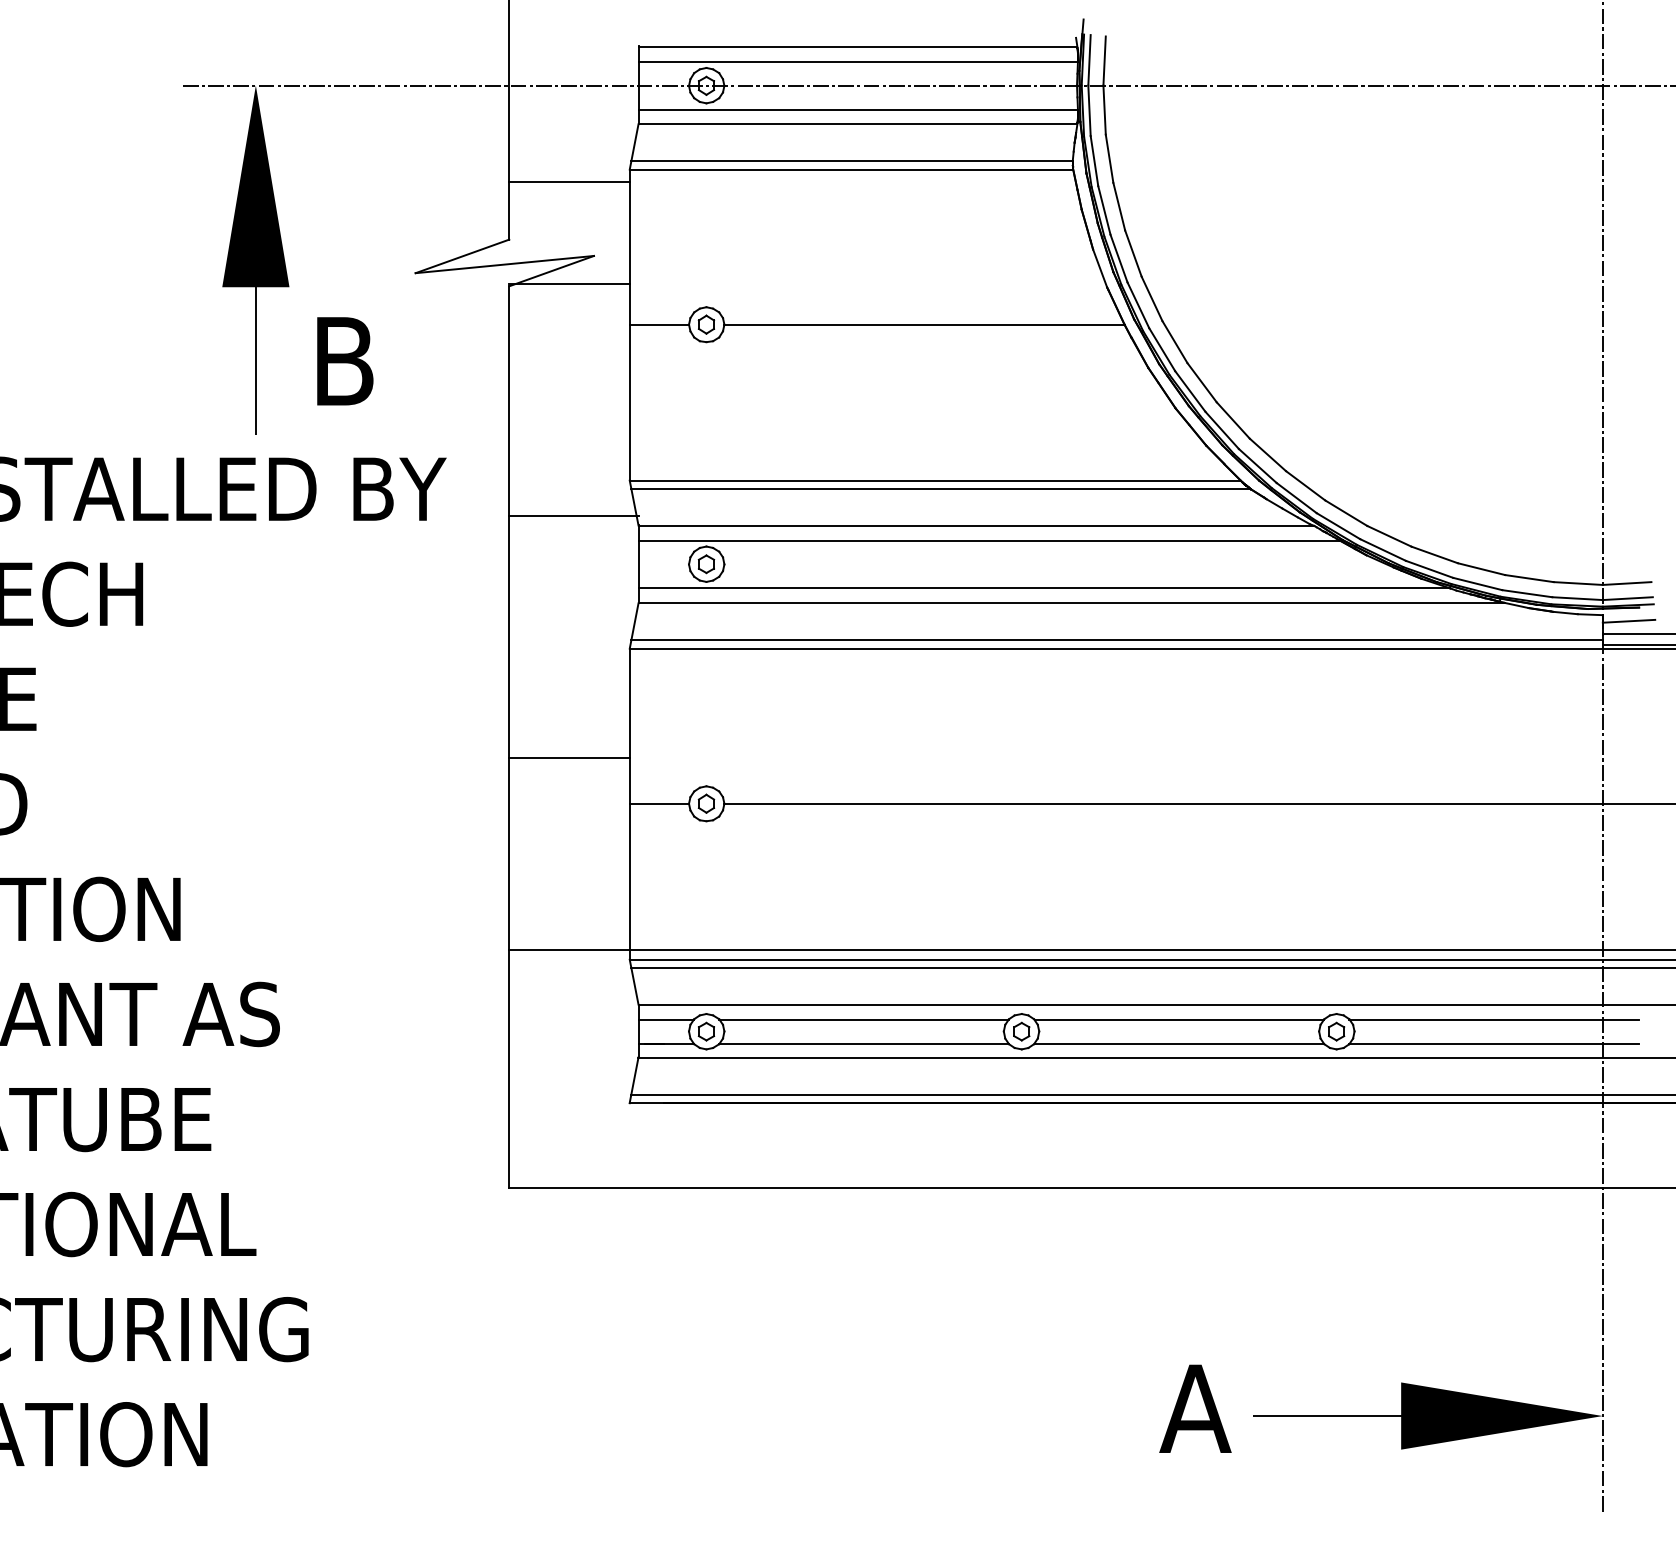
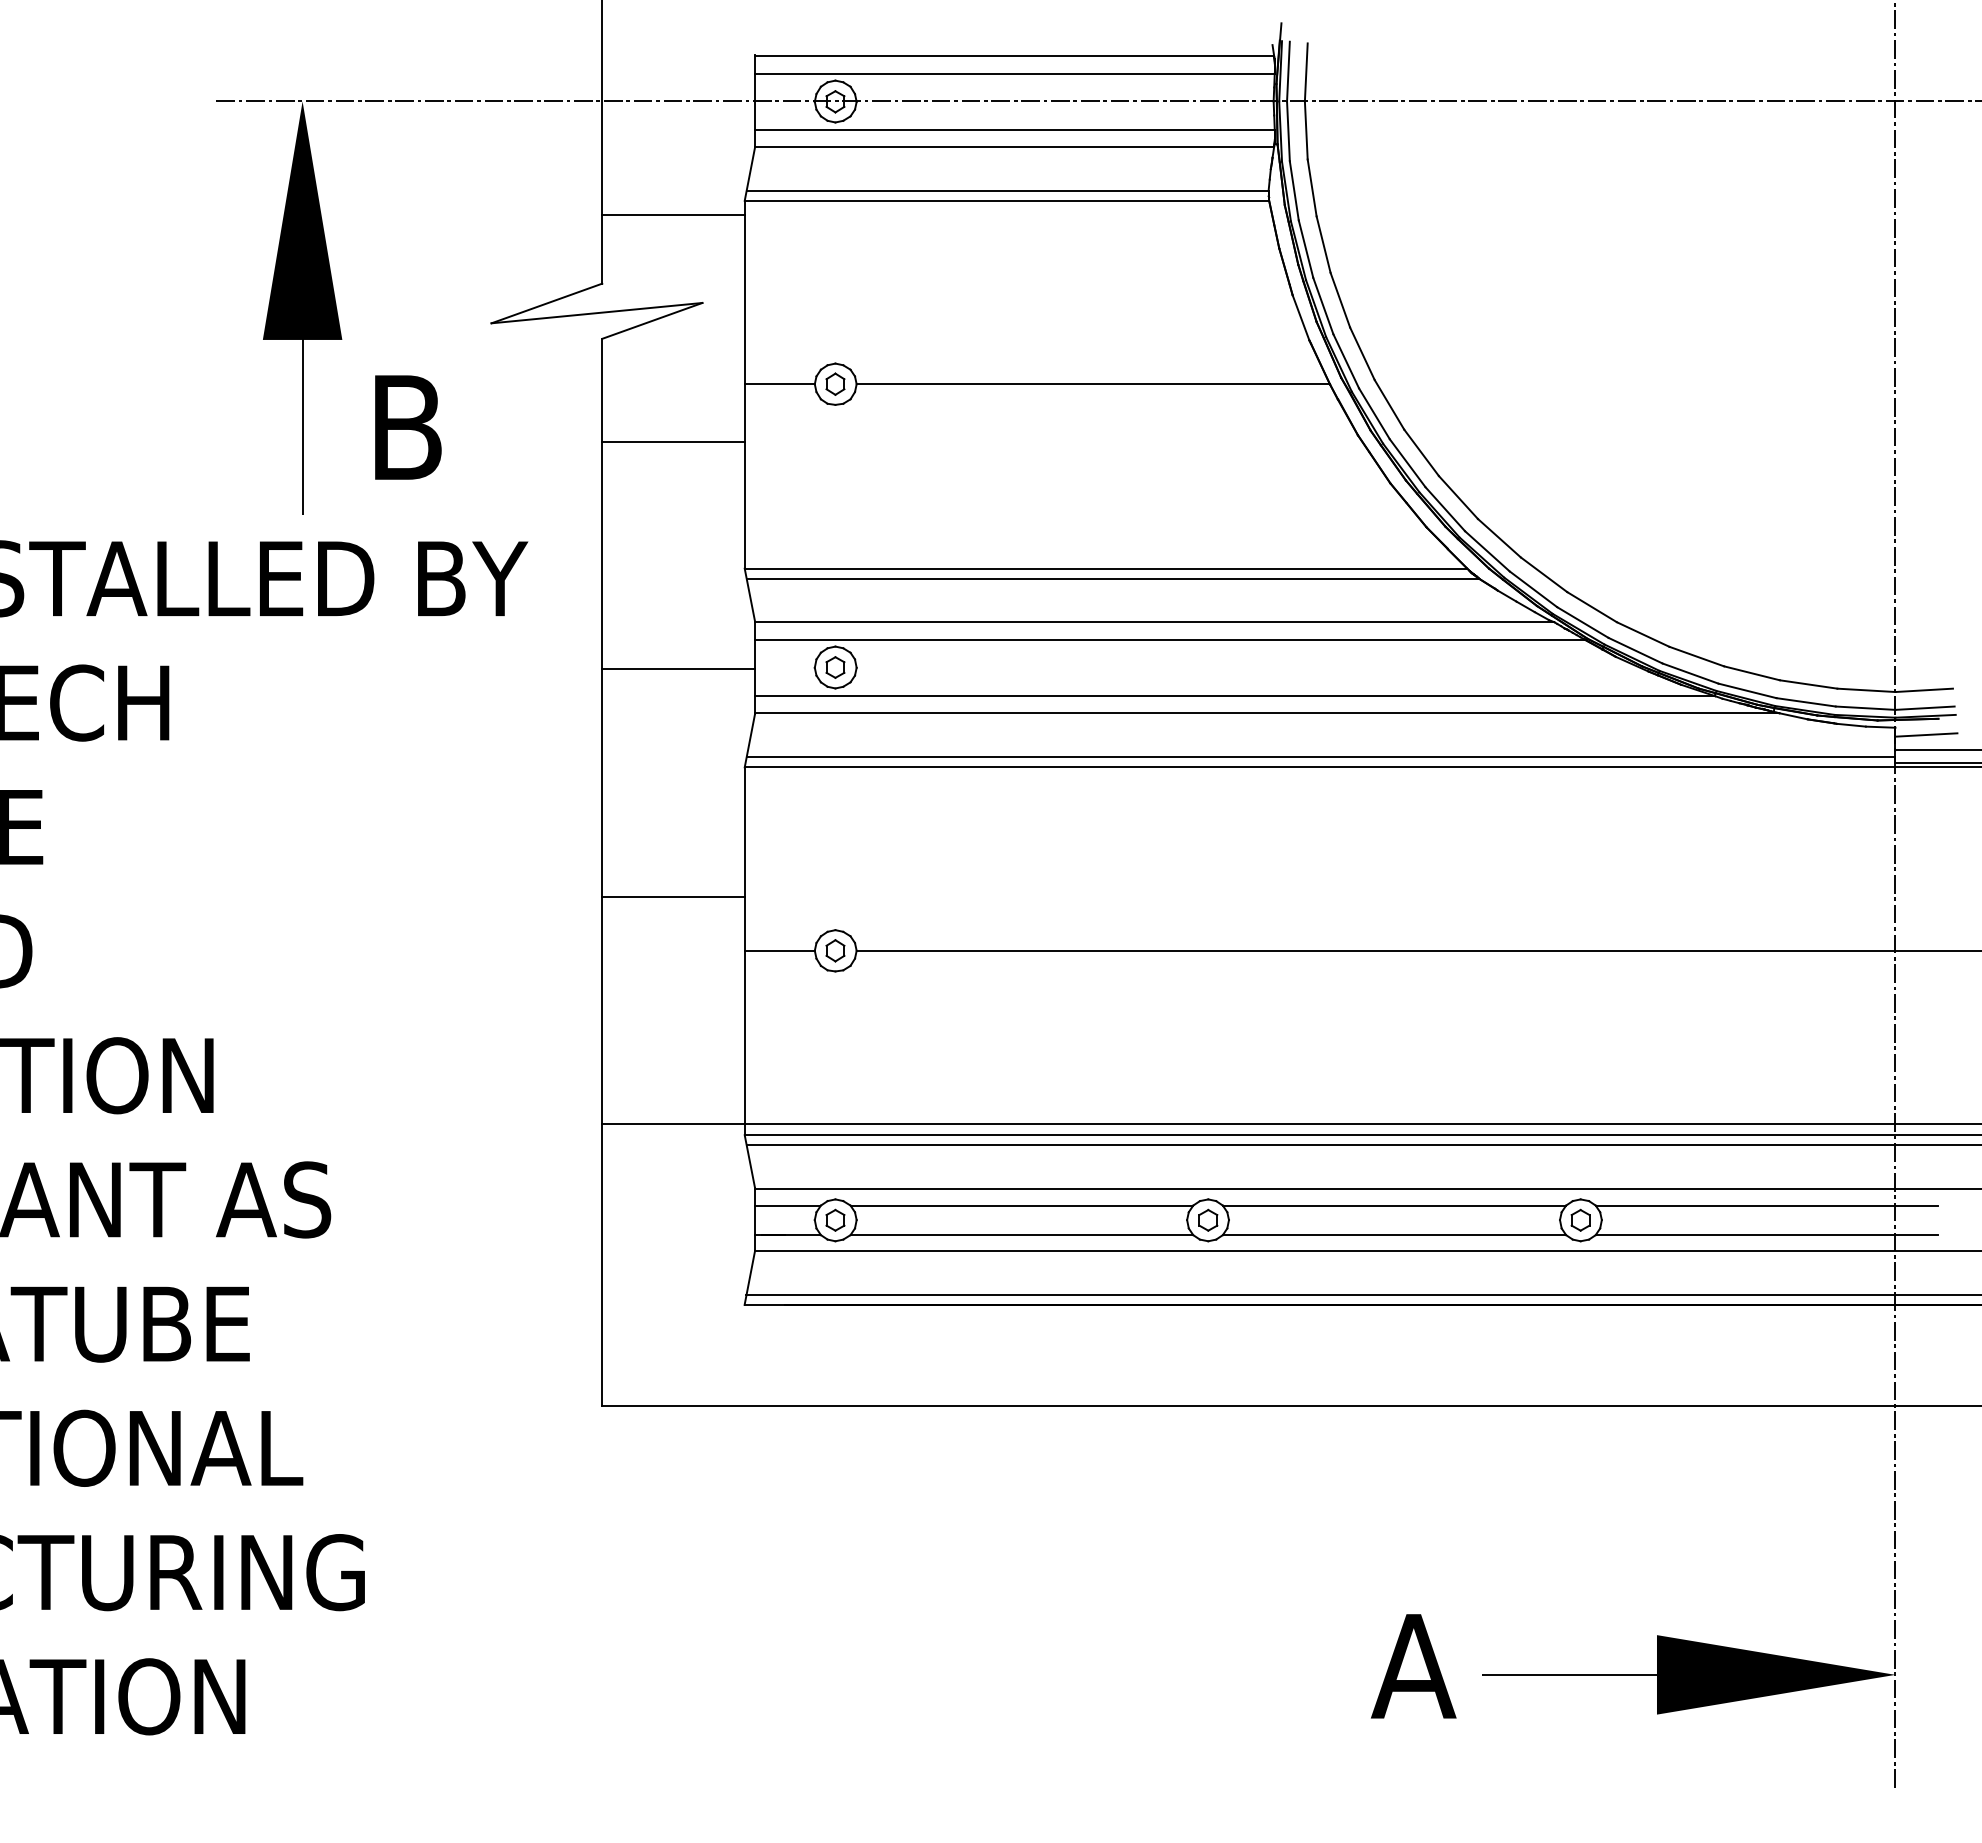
line: (569, 284) -> (673, 442), moved
line: (573, 516) -> (678, 669), moved

